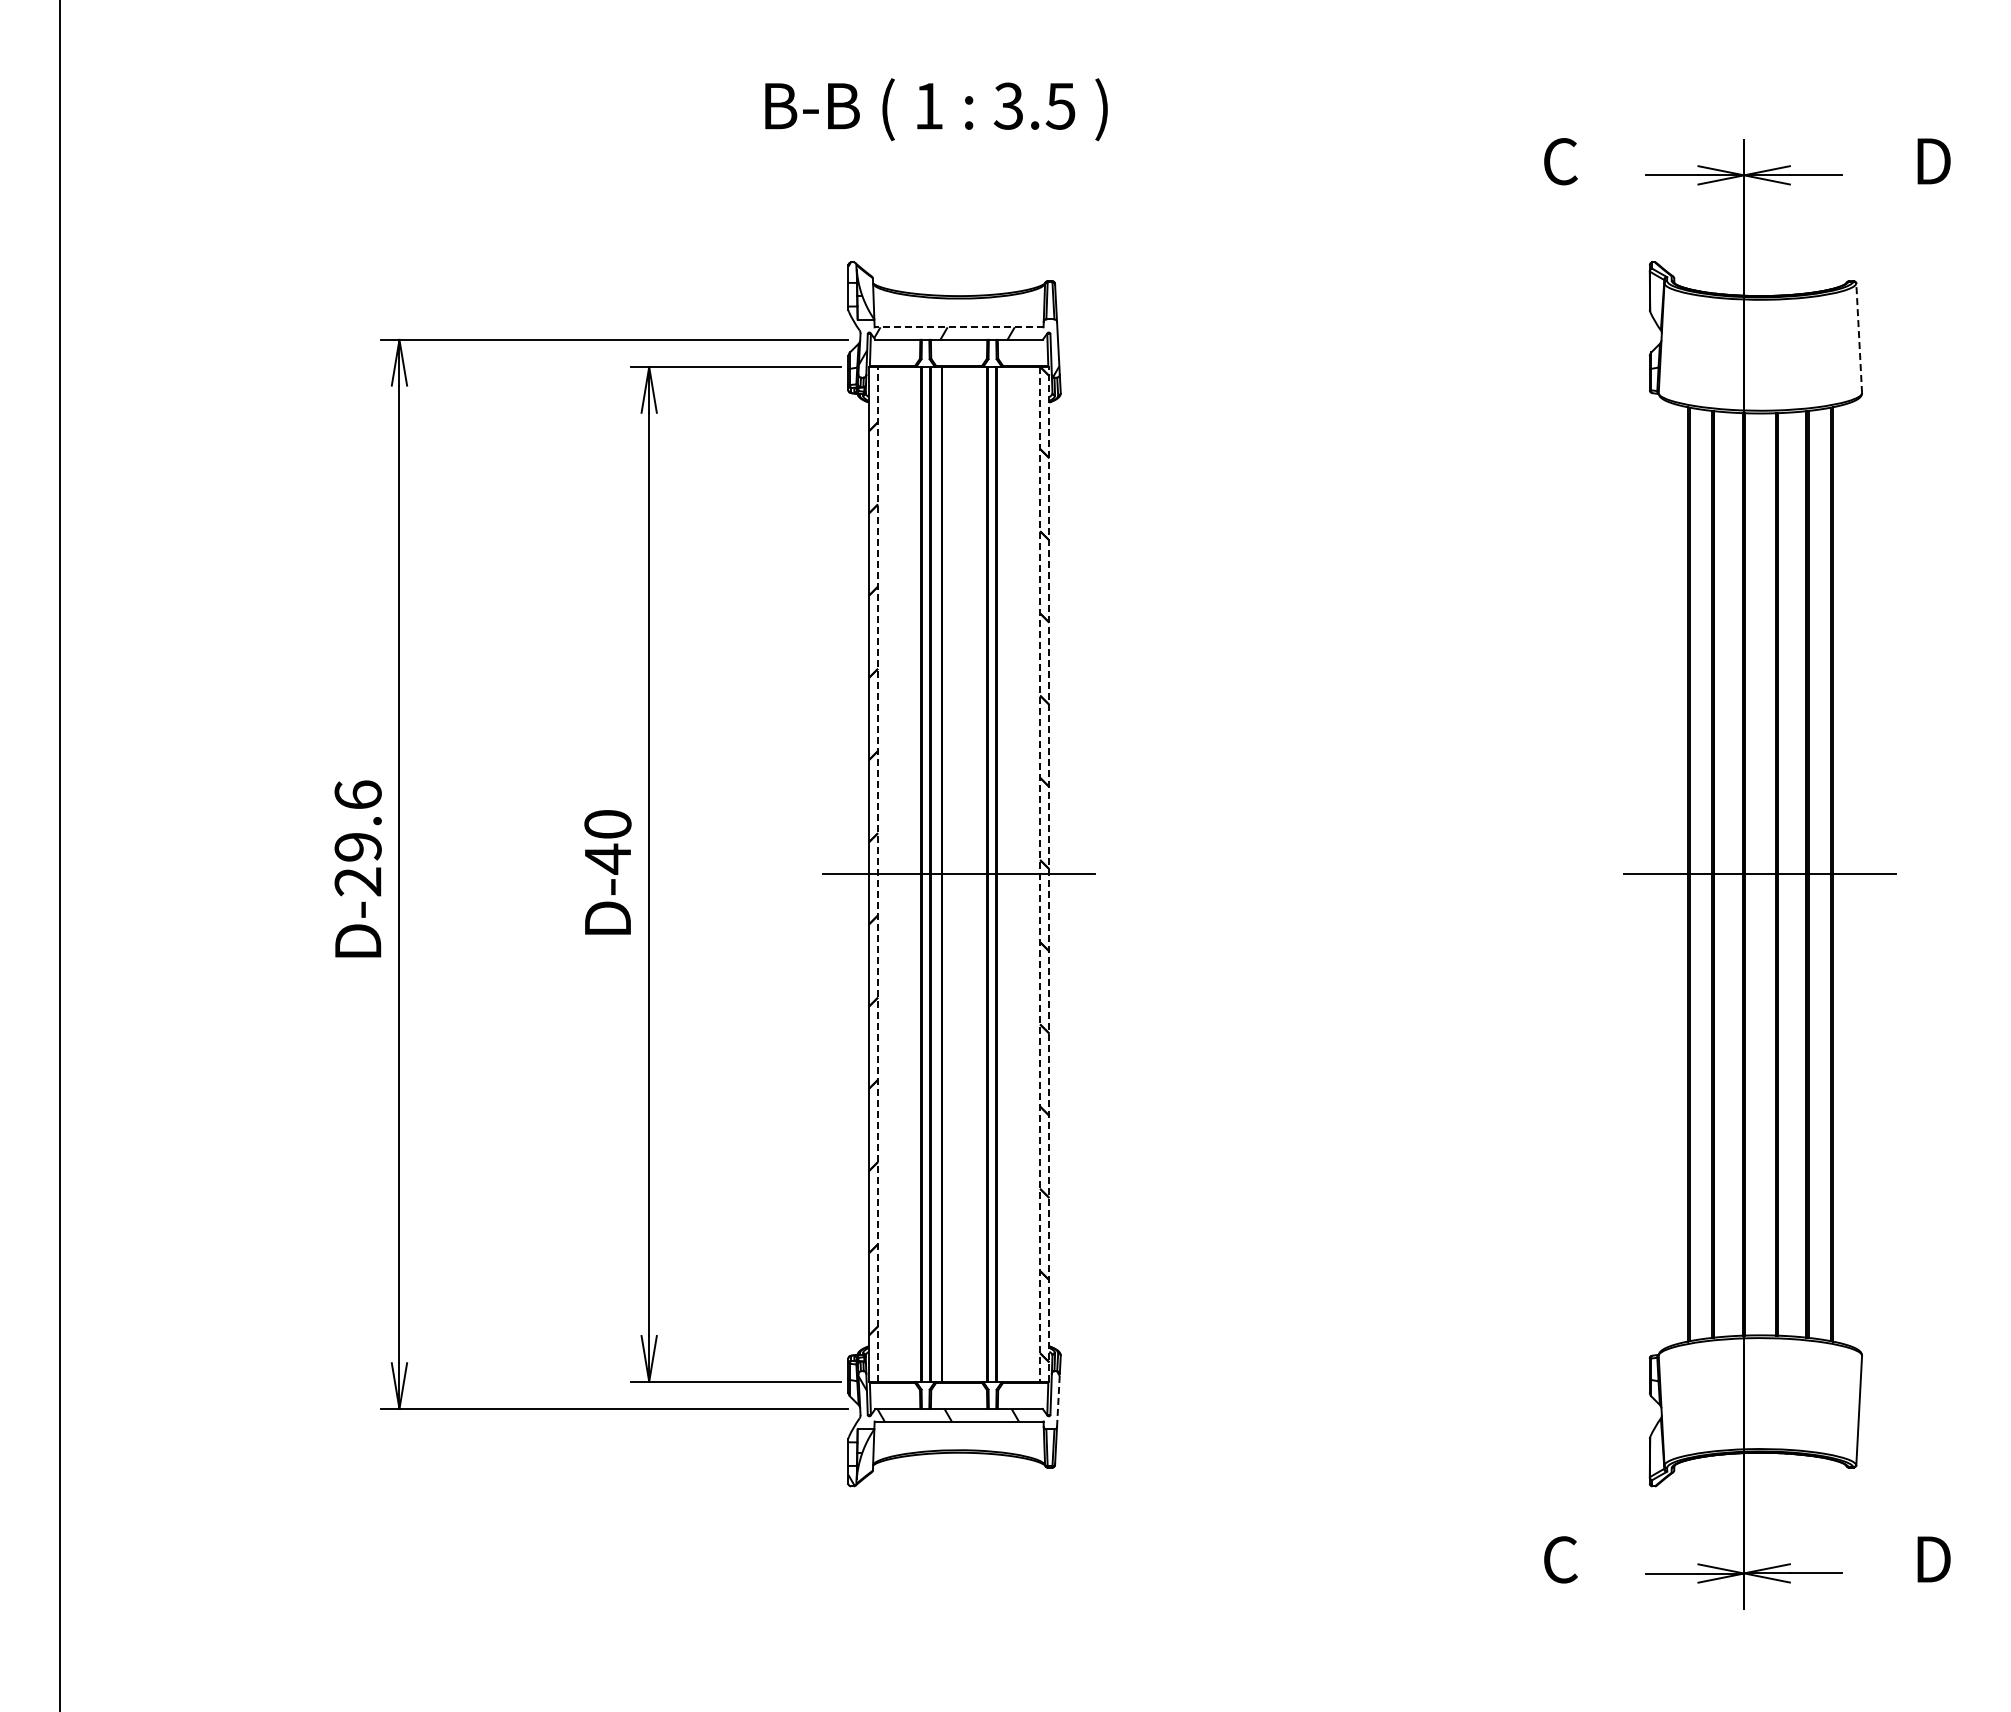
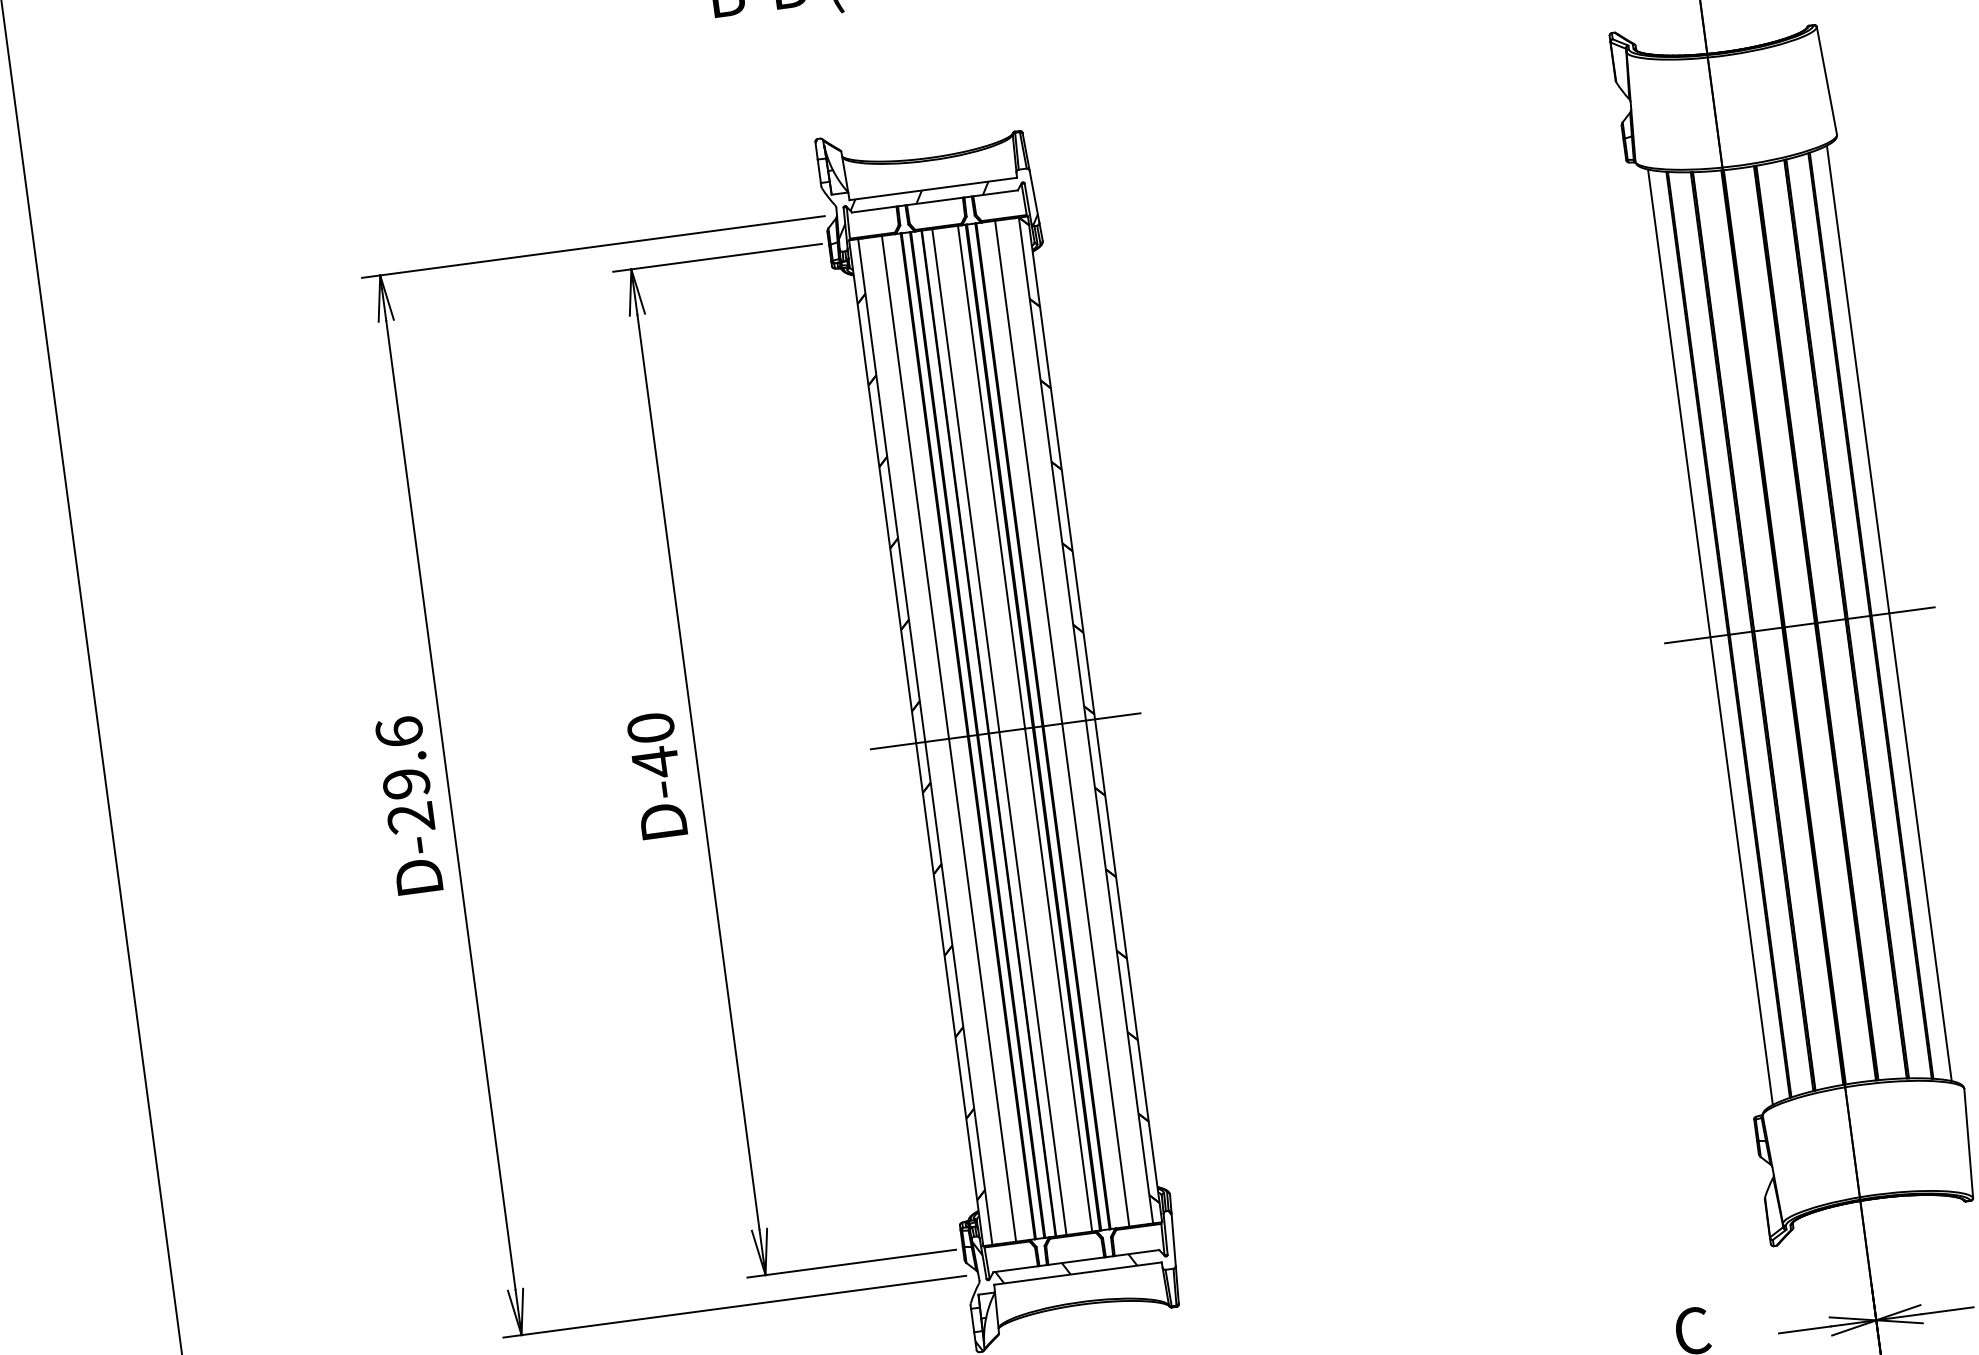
line: (958, 327) -> (932, 189), dashed -> solid
line: (1859, 338) -> (1827, 80), dashed -> solid
line: (878, 873) -> (925, 741), dashed -> solid
line: (1049, 873) -> (1095, 718), dashed -> solid
line: (901, 874) -> (948, 738), added
line: (952, 874) -> (999, 732), added
line: (978, 874) -> (1024, 728), added
line: (1016, 874) -> (1062, 723), added
line: (1040, 874) -> (1086, 720), dashed -> solid
line: (1670, 874) -> (1710, 637), added
line: (1850, 874) -> (1889, 613), added
line: (1058, 1399) -> (1173, 1238), dashed -> solid

